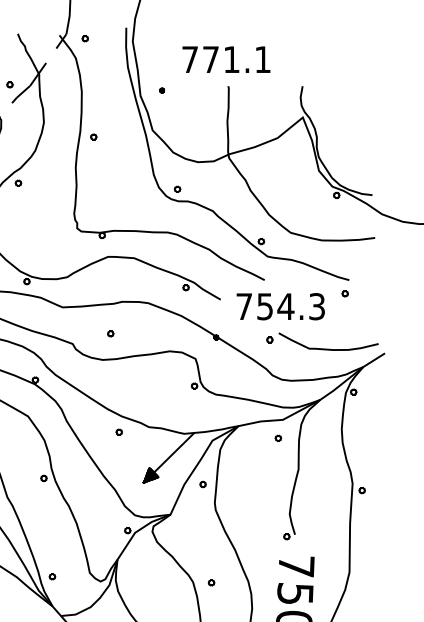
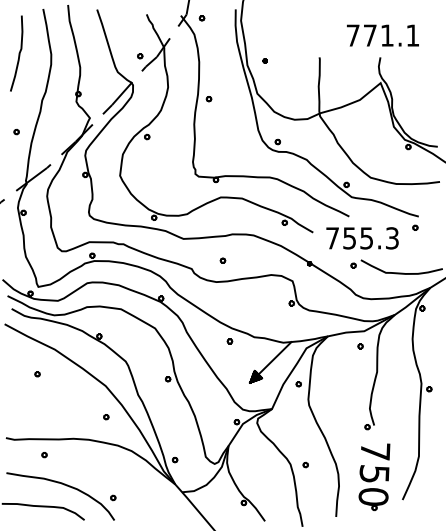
text: (225, 59) -> (382, 35), moved
text: (285, 306) -> (366, 238), 754.3 -> 755.3

